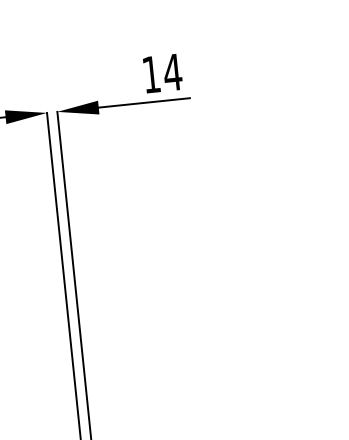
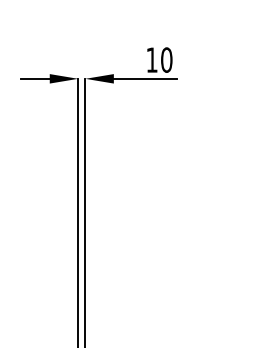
text: (172, 71) -> (166, 59), 14 -> 10

